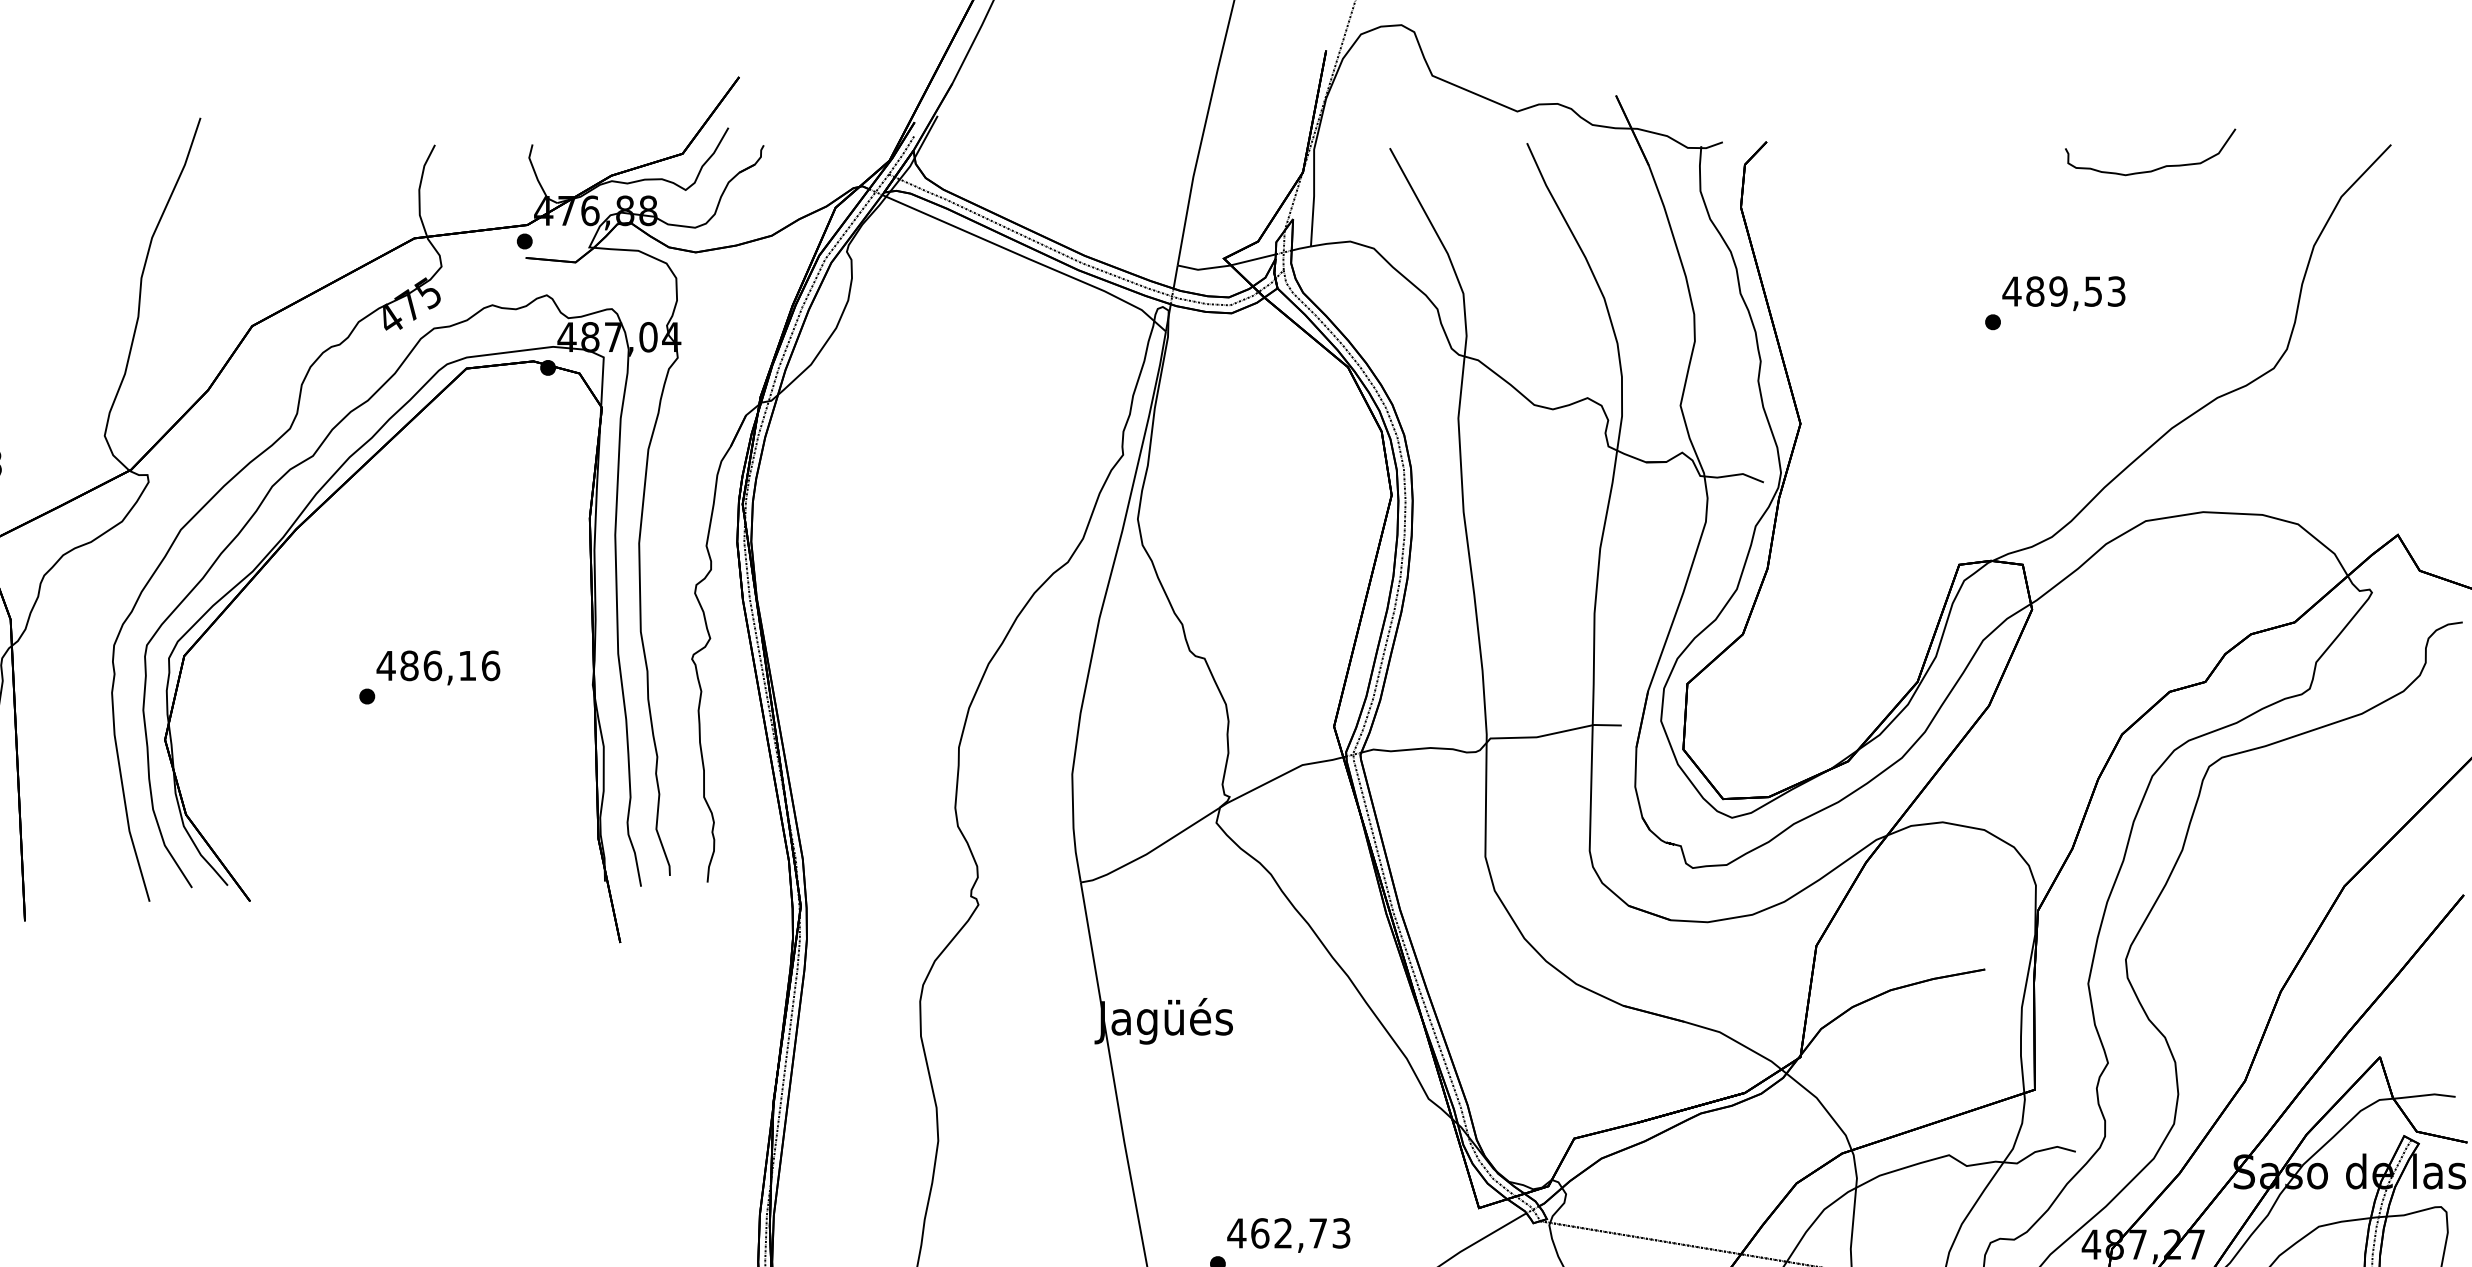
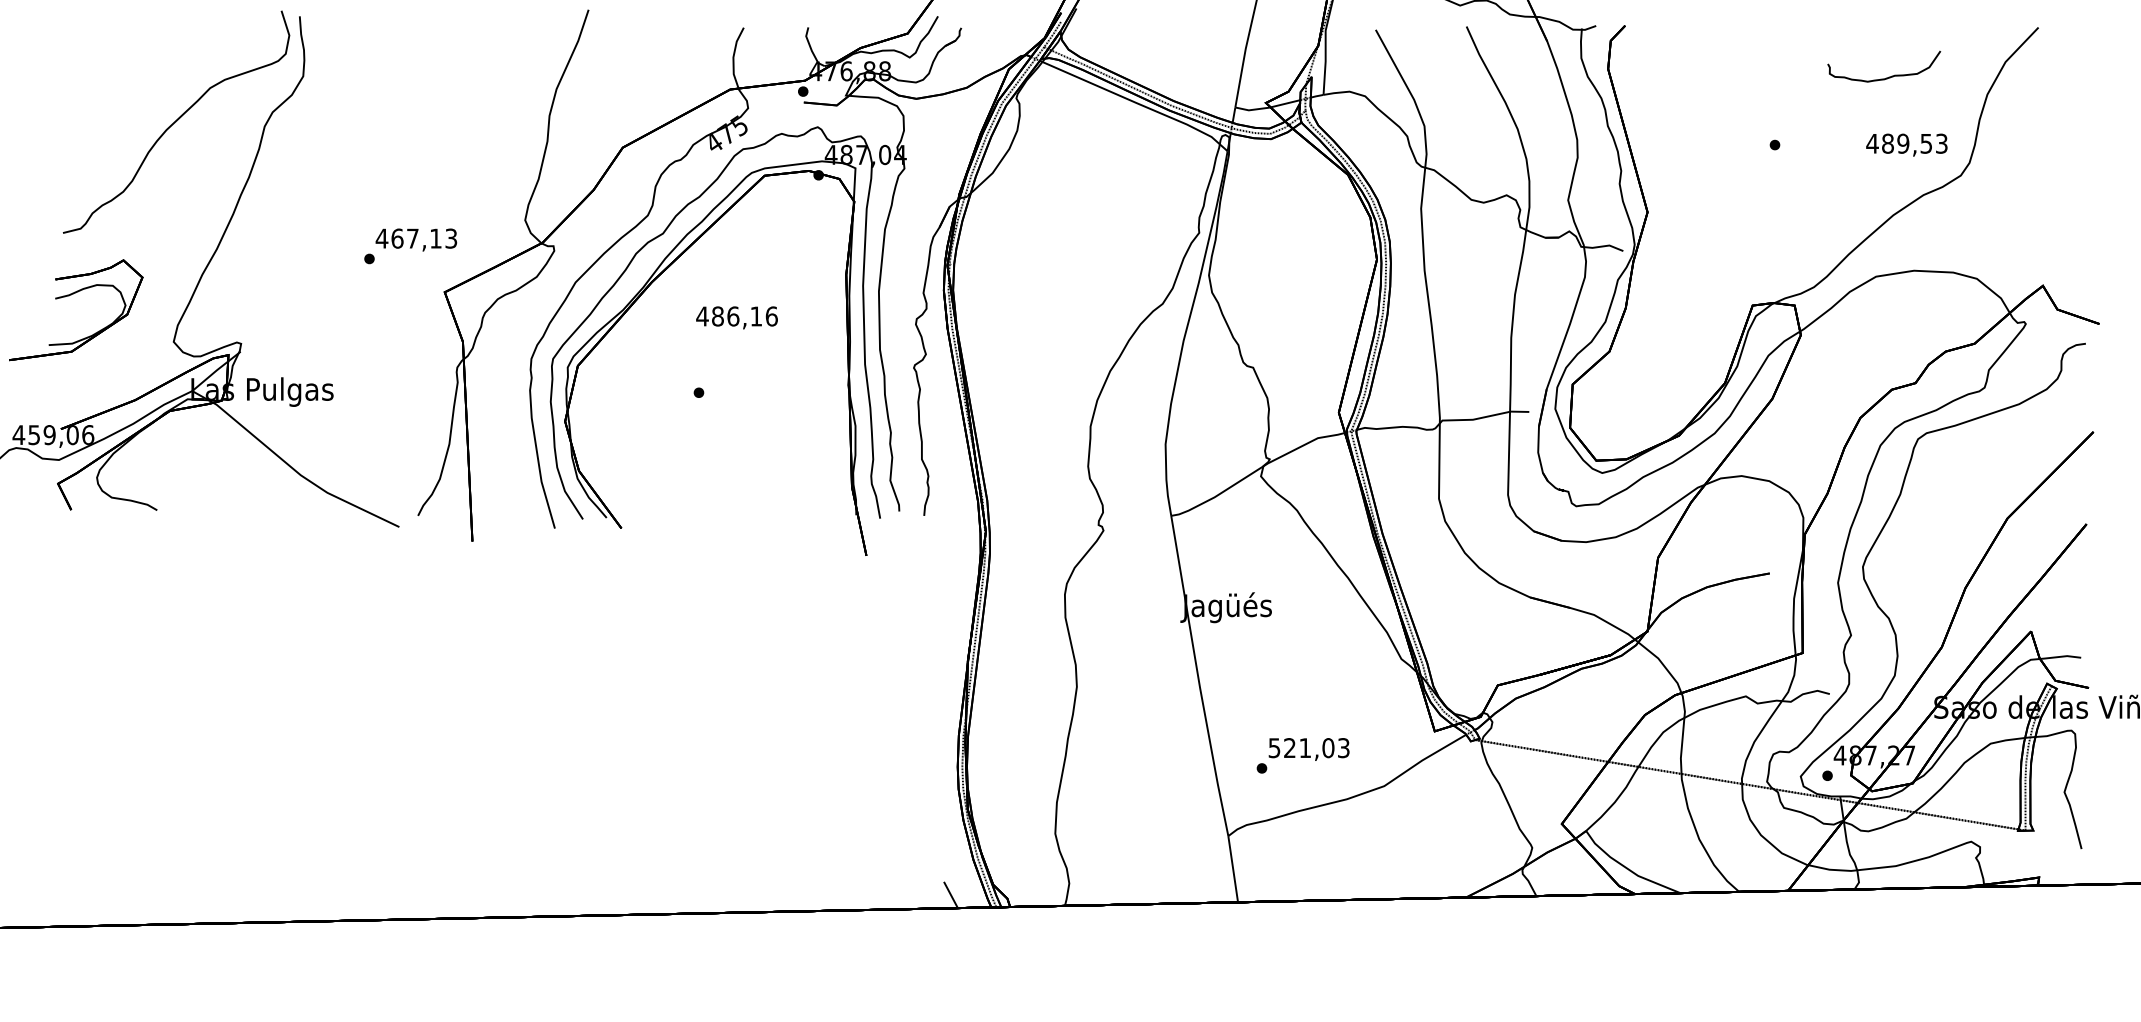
curve: (2158, 167) -> (1889, 76), moved
text: (2063, 292) -> (1906, 144), moved
text: (437, 667) -> (736, 317), moved
text: (1277, 1233) -> (1301, 748), 462,73 -> 521,03

